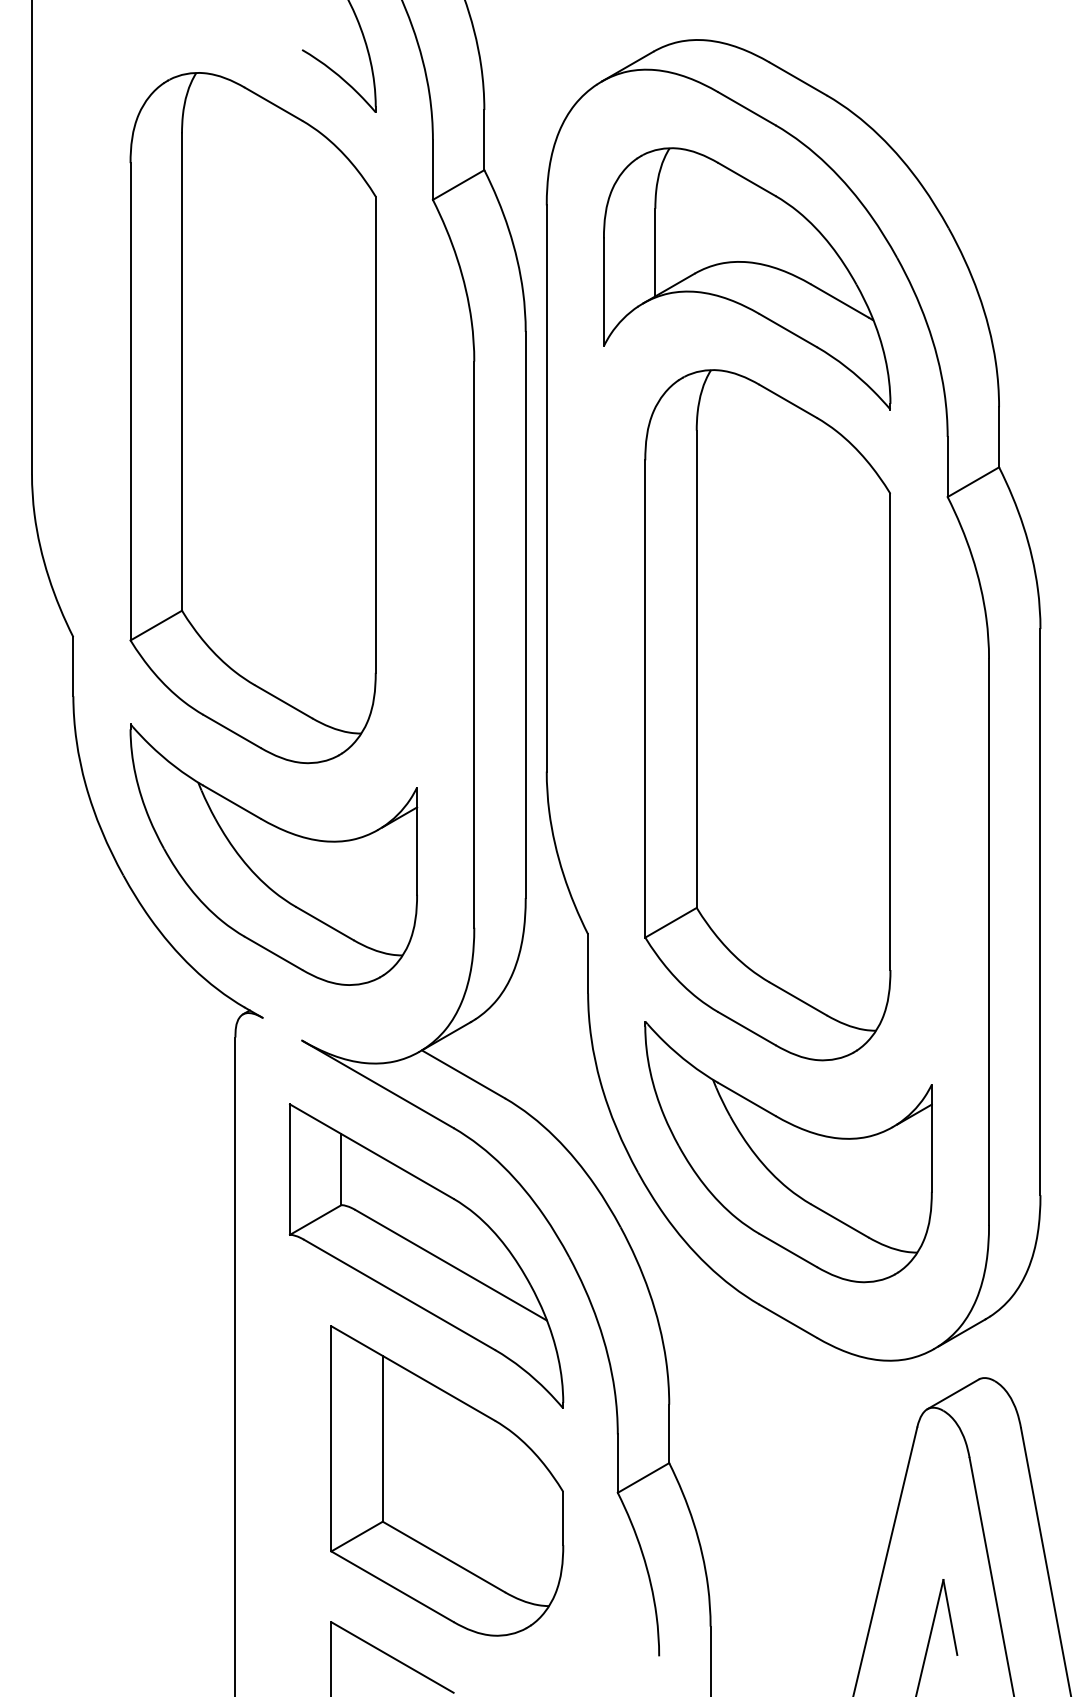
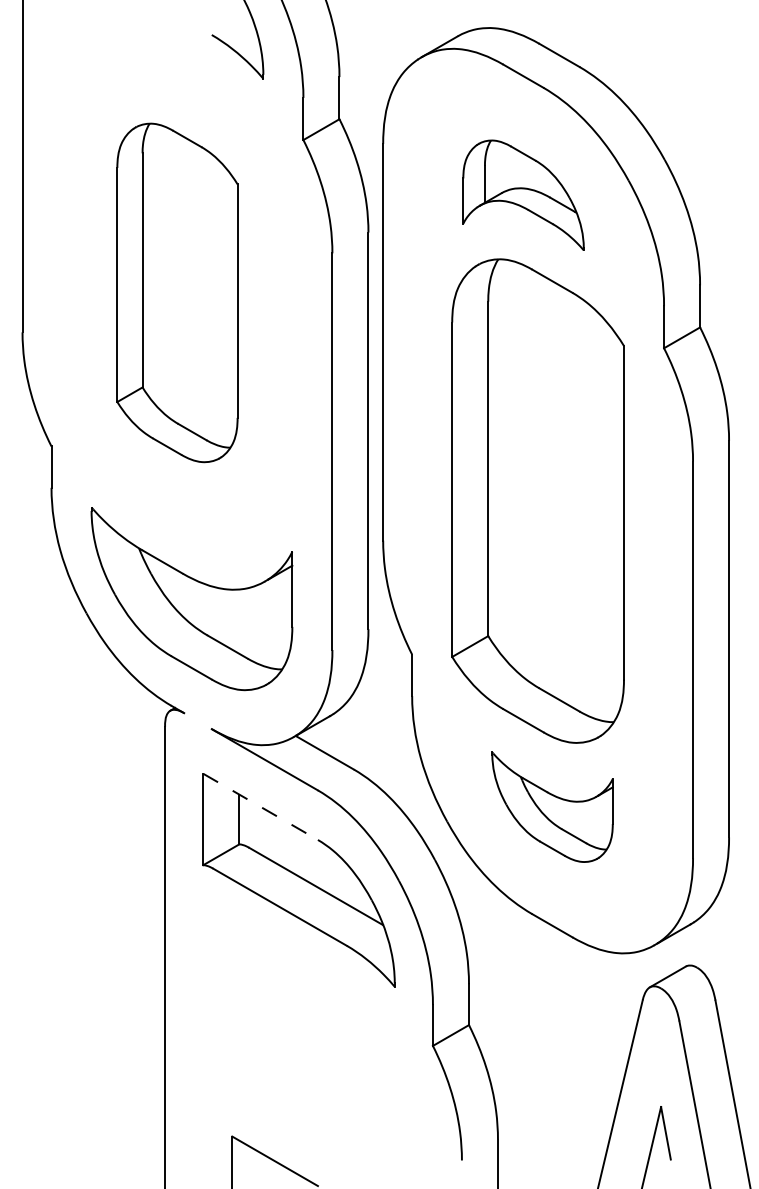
part: (747, 279) -> (523, 195), size x0.6
part: (253, 417) -> (177, 292), size x0.7
line: (373, 1152) -> (261, 807), solid -> dashed
part: (788, 1152) -> (552, 807), size x0.6
part: (447, 1480) -> (313, 1037), removed

